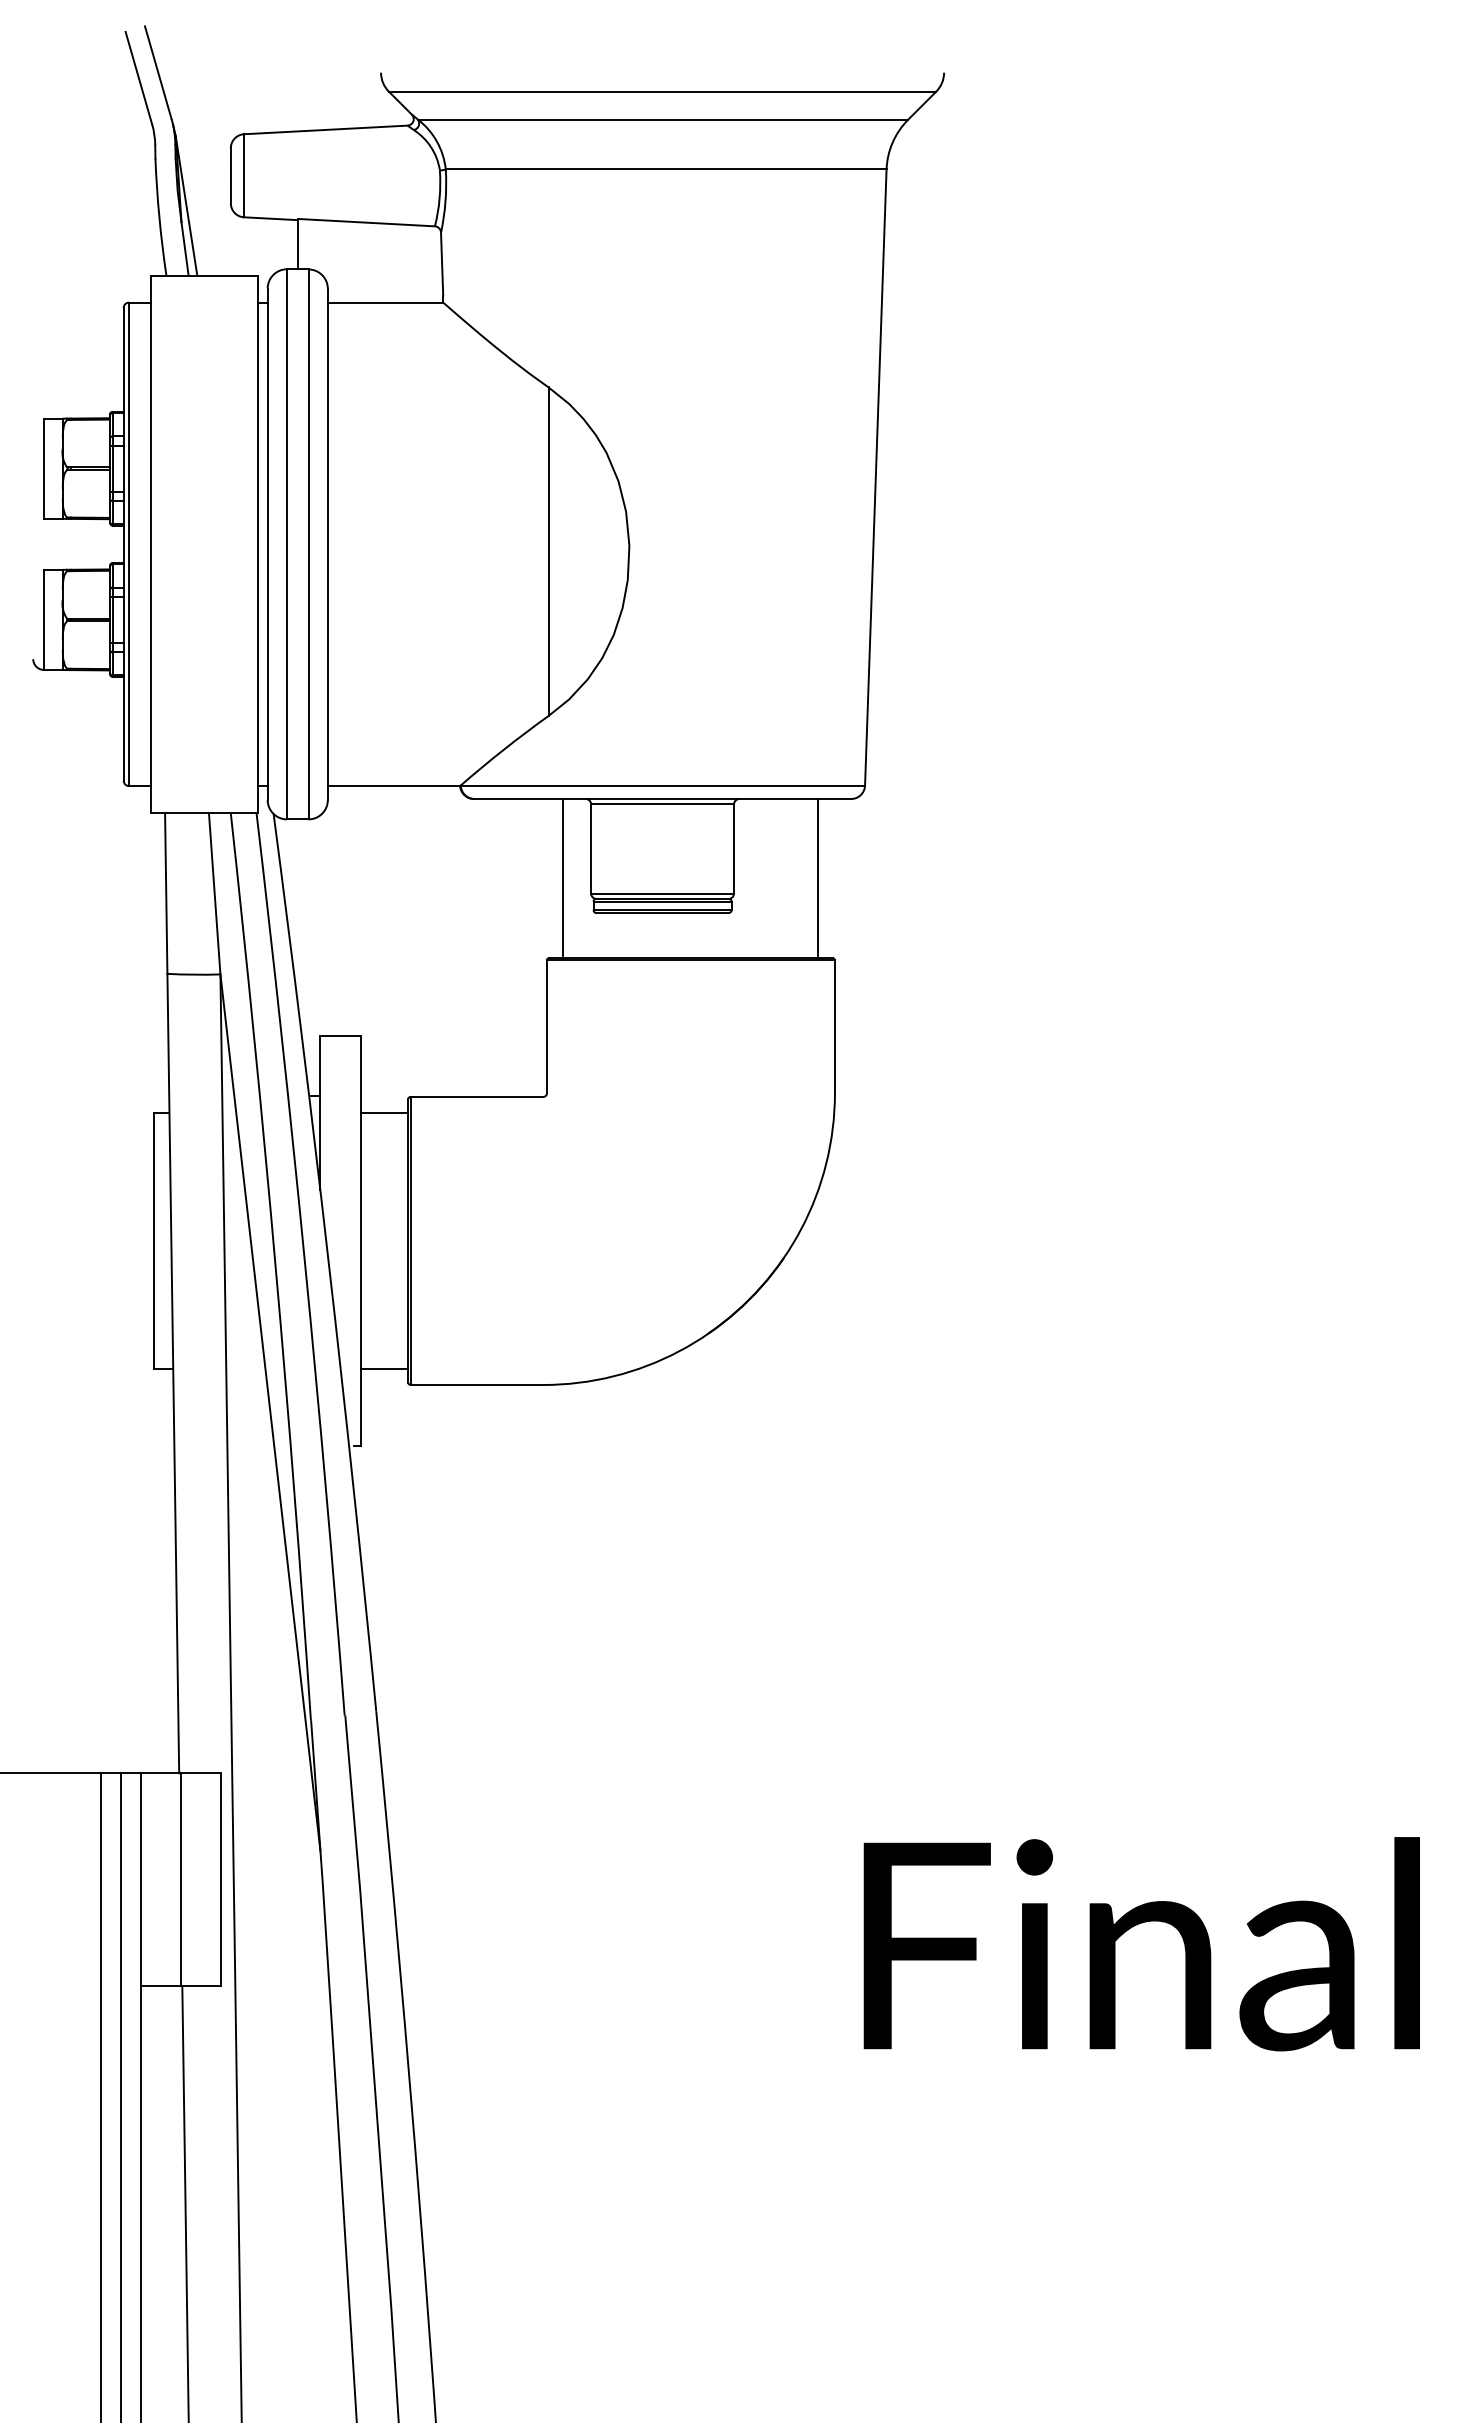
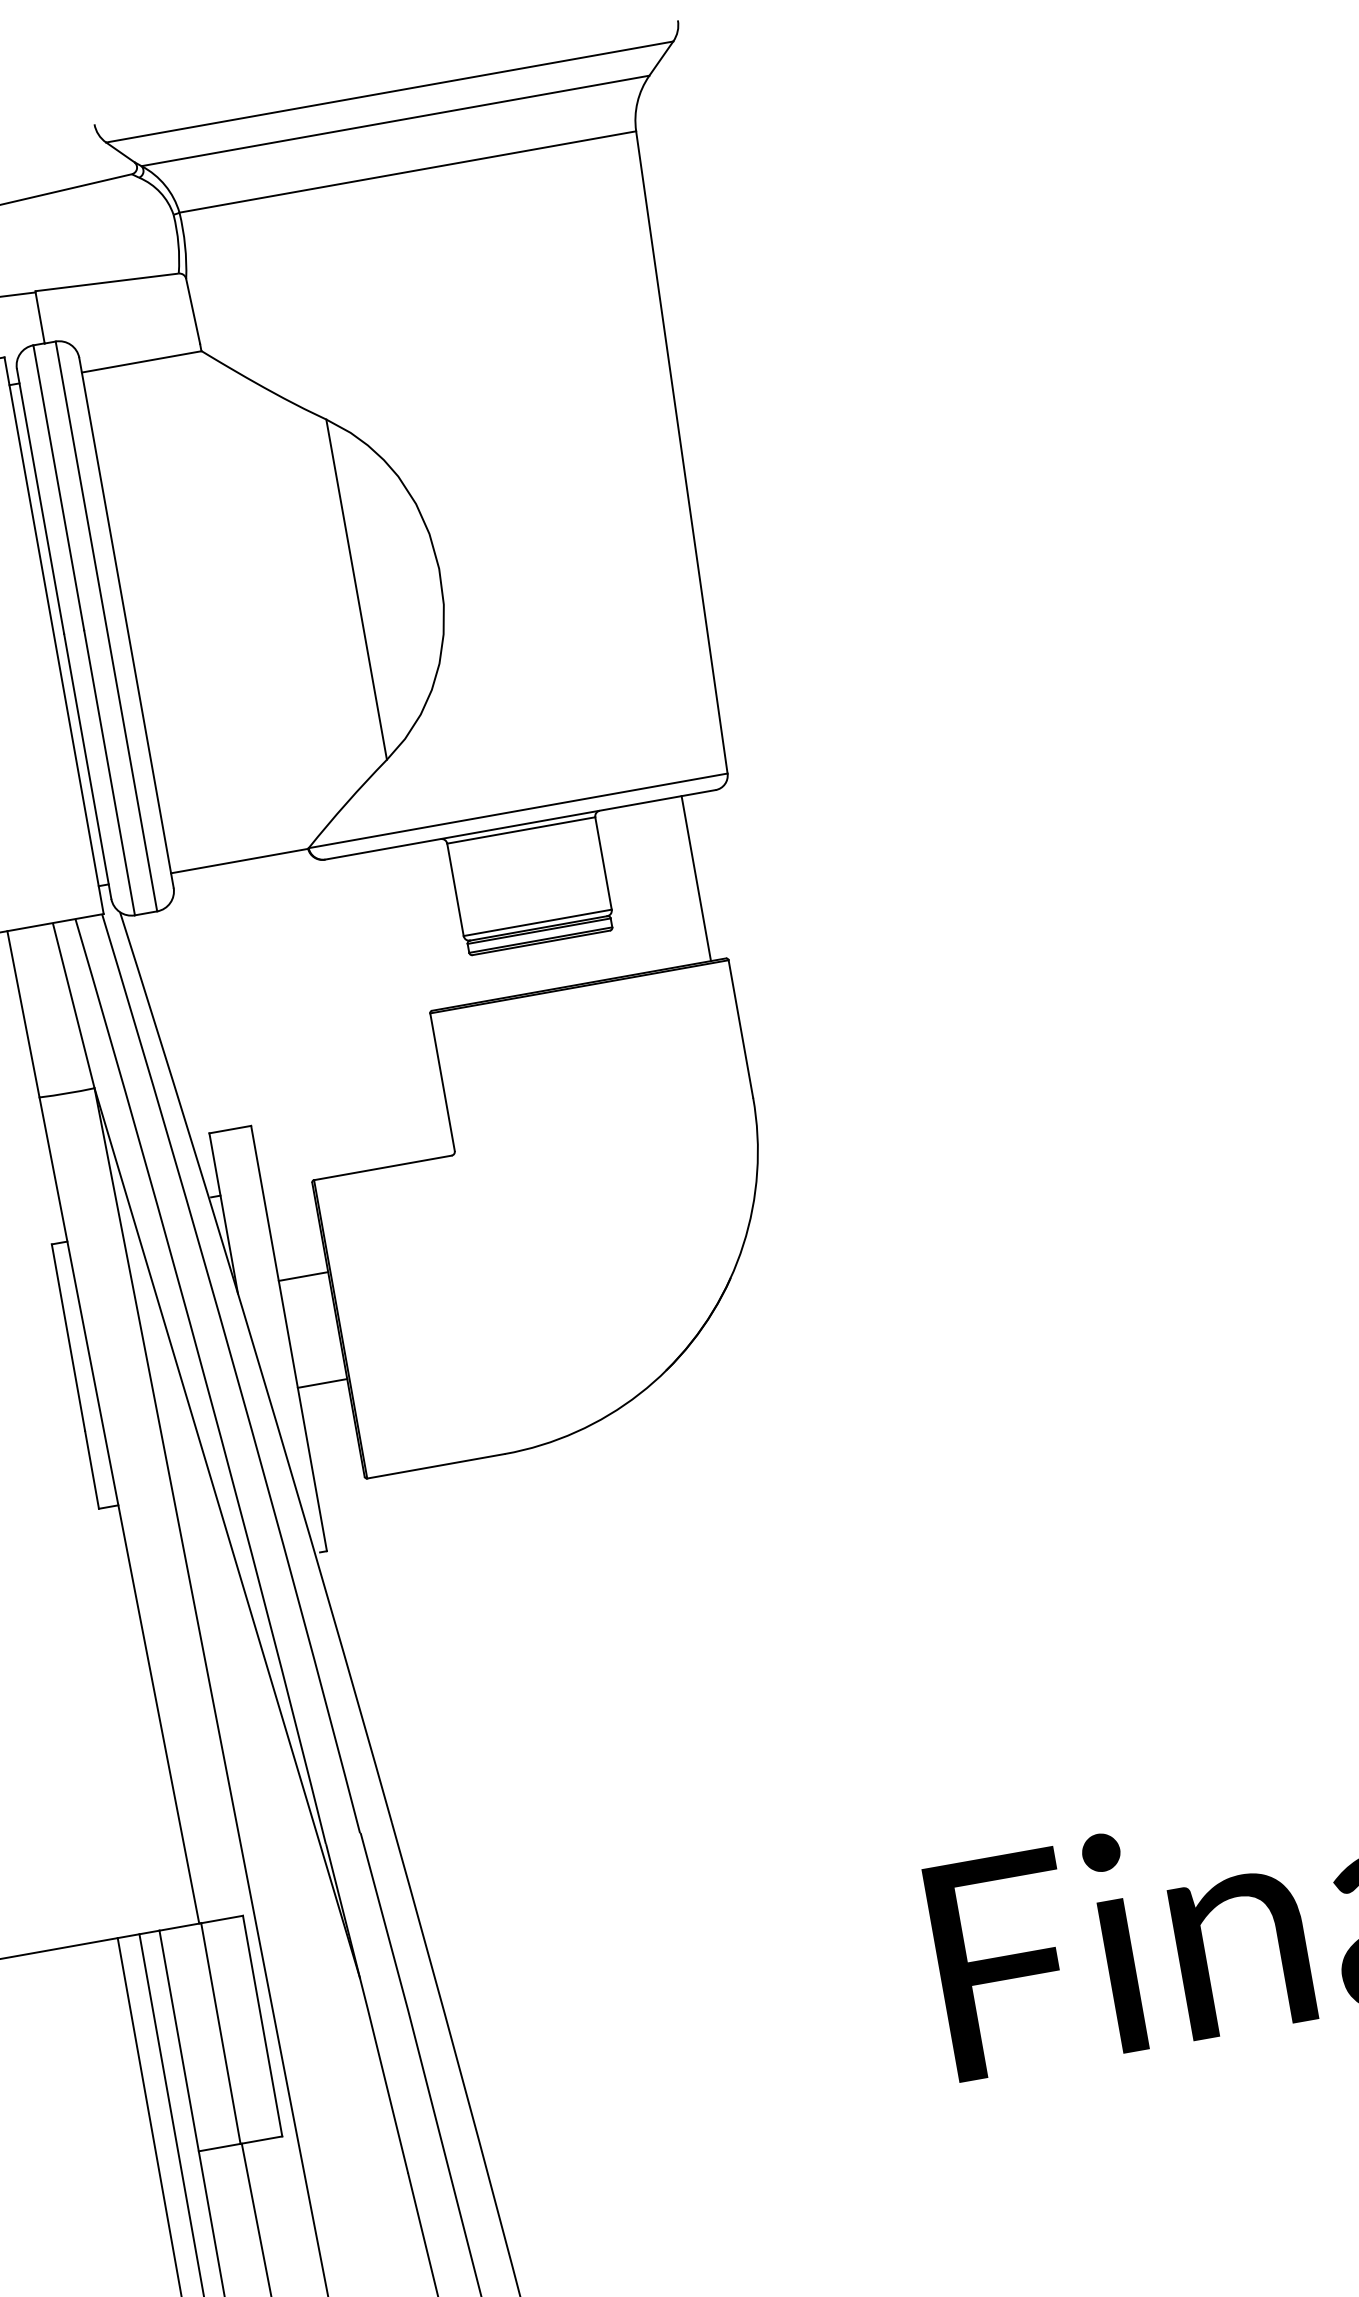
line: (563, 878) -> (432, 925), removed
line: (384, 1113) -> (303, 1276), moved
line: (384, 1368) -> (322, 1383), moved

